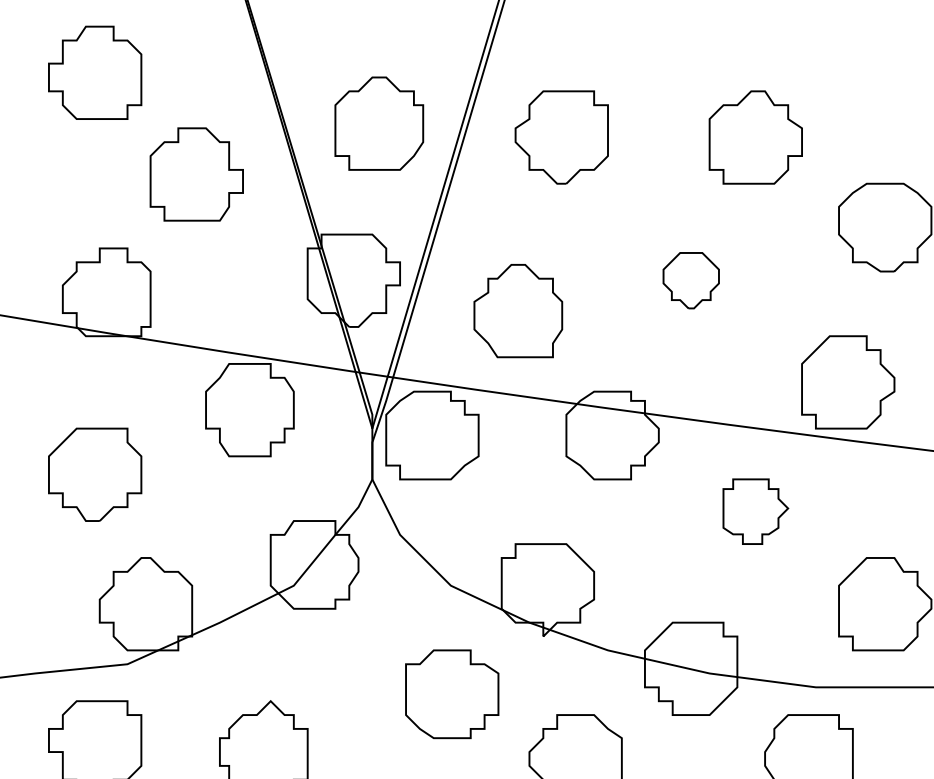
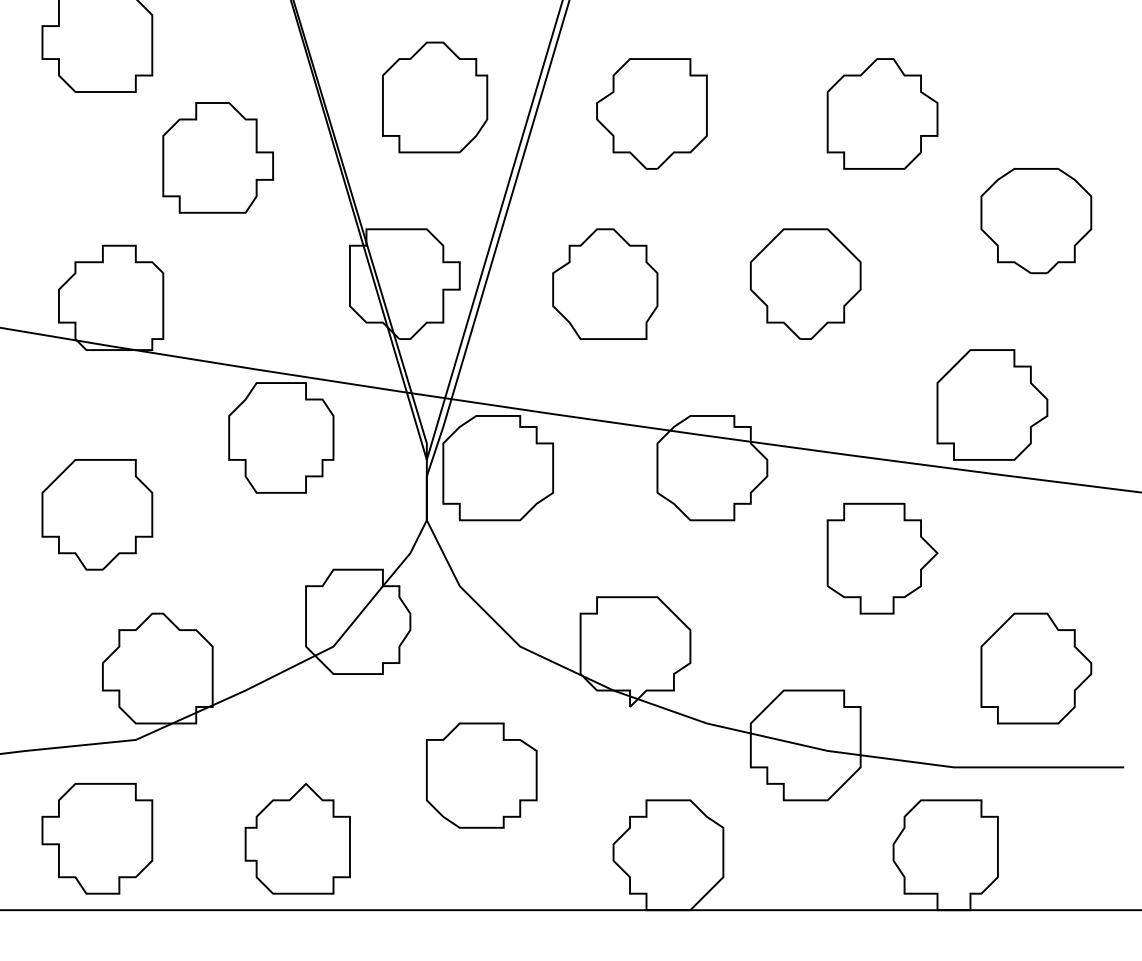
part: (690, 280) -> (805, 283), size x1.67
part: (518, 310) -> (605, 283), moved
part: (755, 511) -> (882, 558), size x1.43
part: (452, 694) -> (481, 775), moved

